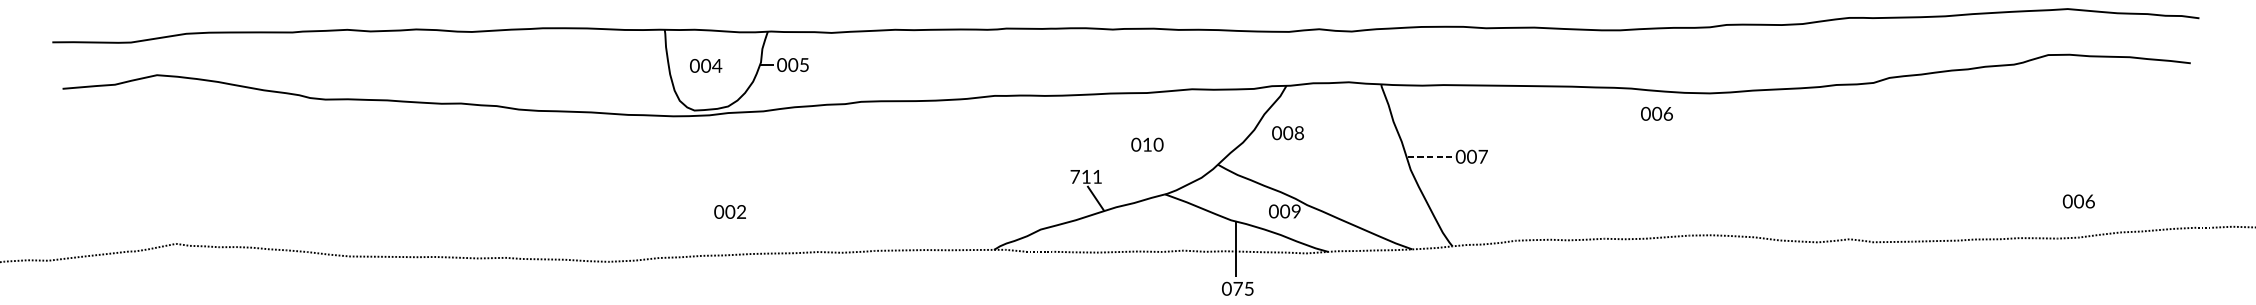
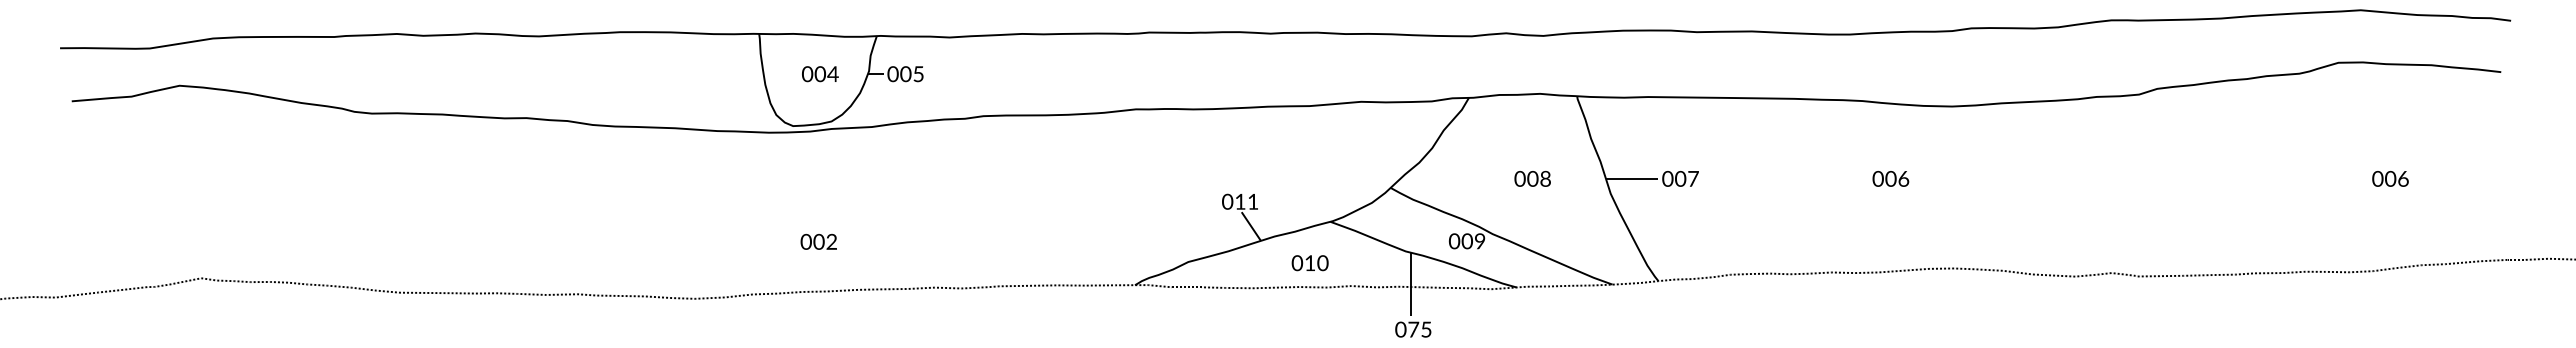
text: (706, 66) -> (820, 74), moved
text: (1656, 113) -> (1890, 178), moved
text: (1287, 132) -> (1532, 178), moved
text: (1146, 145) -> (1309, 263), moved
line: (1428, 157) -> (1631, 179), dashed -> solid
text: (1075, 176) -> (1227, 201), 711 -> 011
text: (2078, 201) -> (2390, 178), moved
text: (729, 211) -> (818, 241), moved

